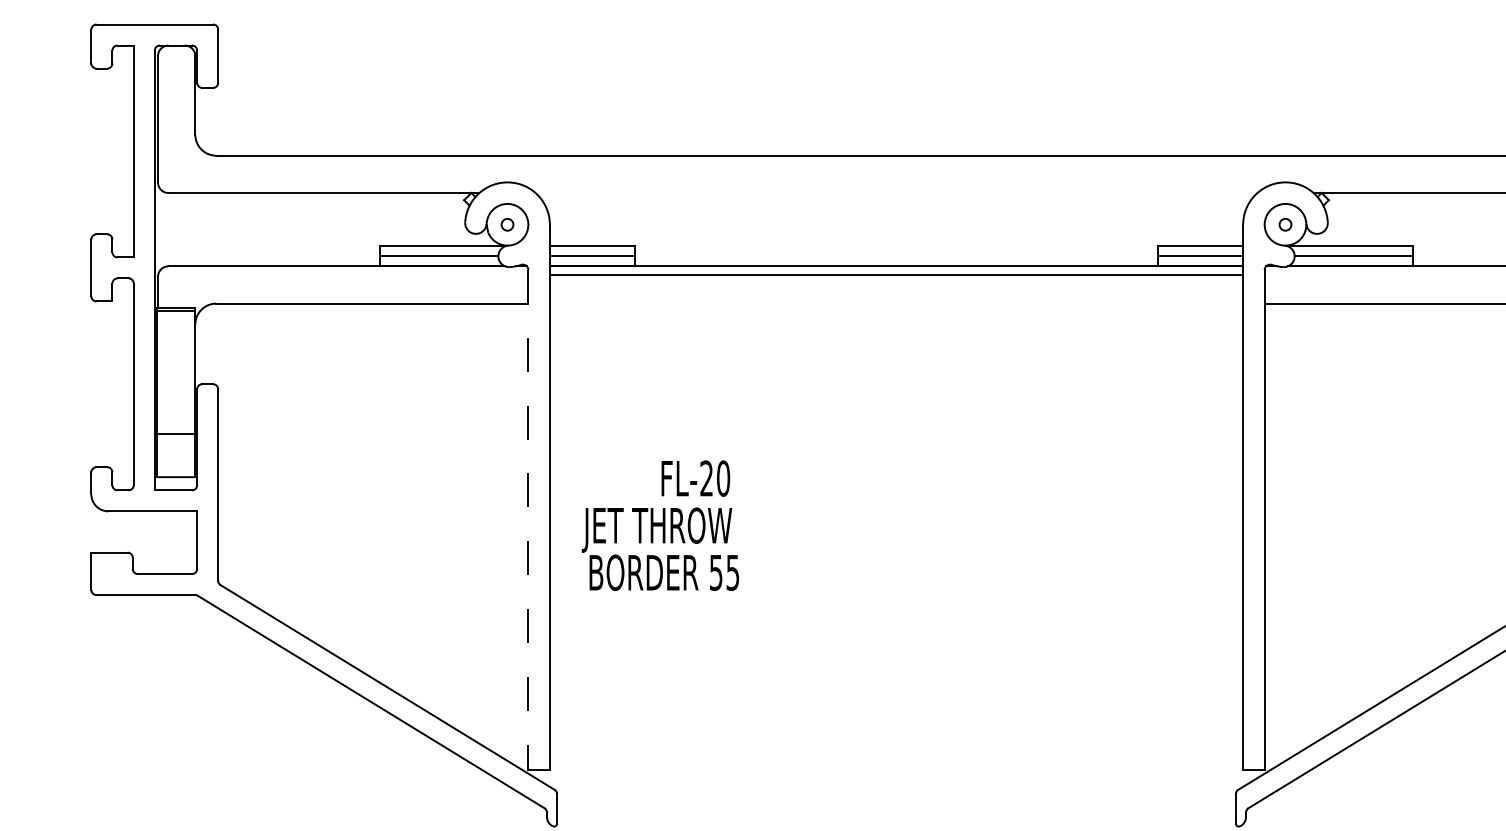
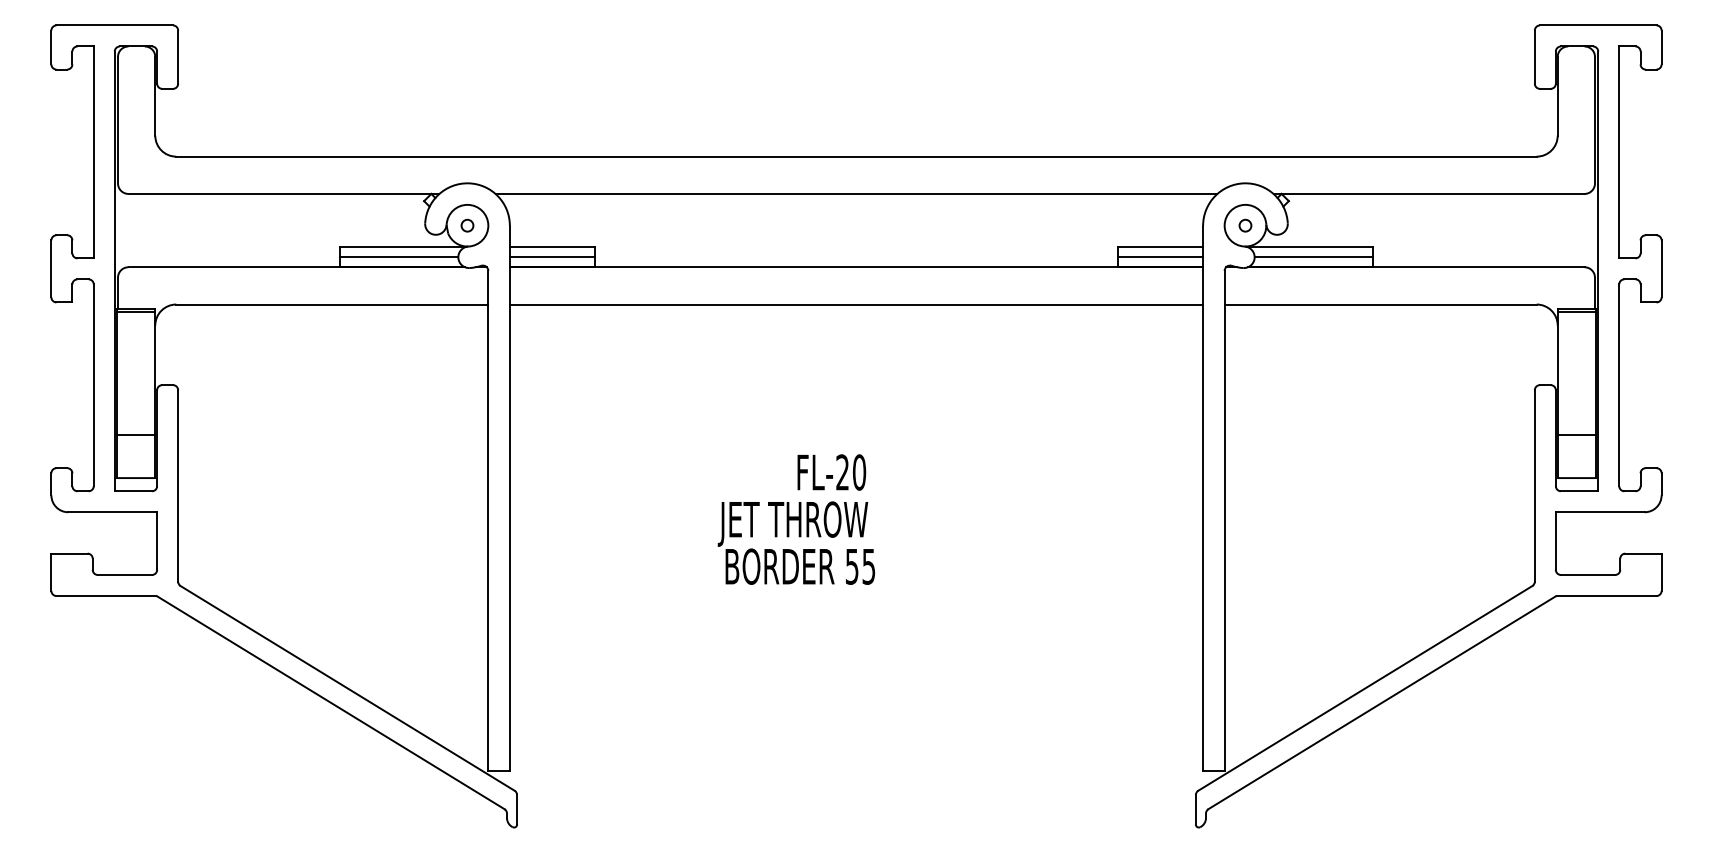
line: (896, 192) -> (856, 193), added
line: (896, 274) -> (856, 304), moved
line: (528, 520) -> (488, 521), dashed -> solid
text: (659, 525) -> (795, 519), moved

